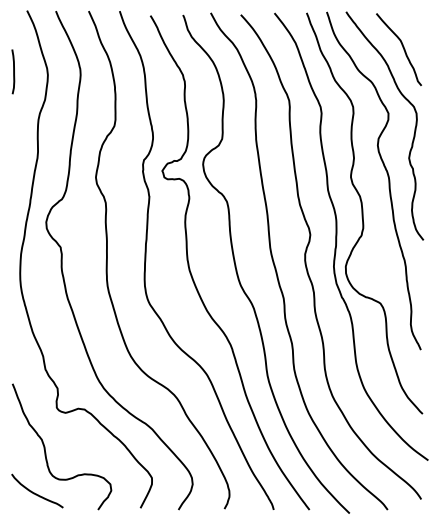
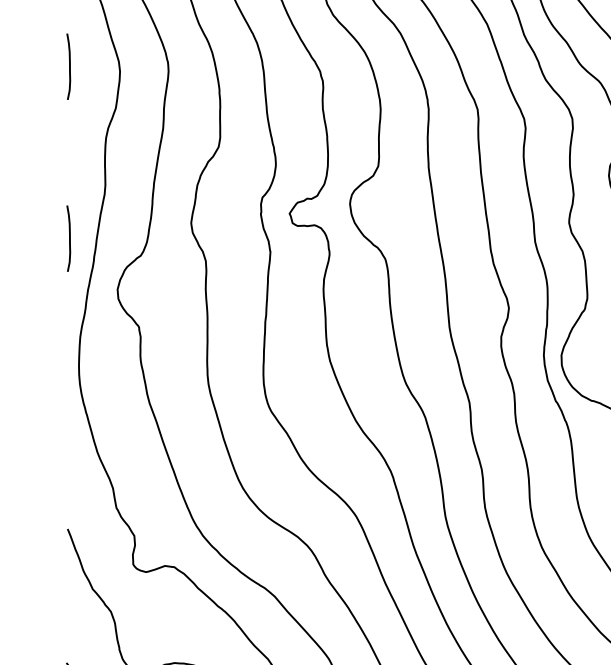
curve: (13, 187) -> (69, 238), added

